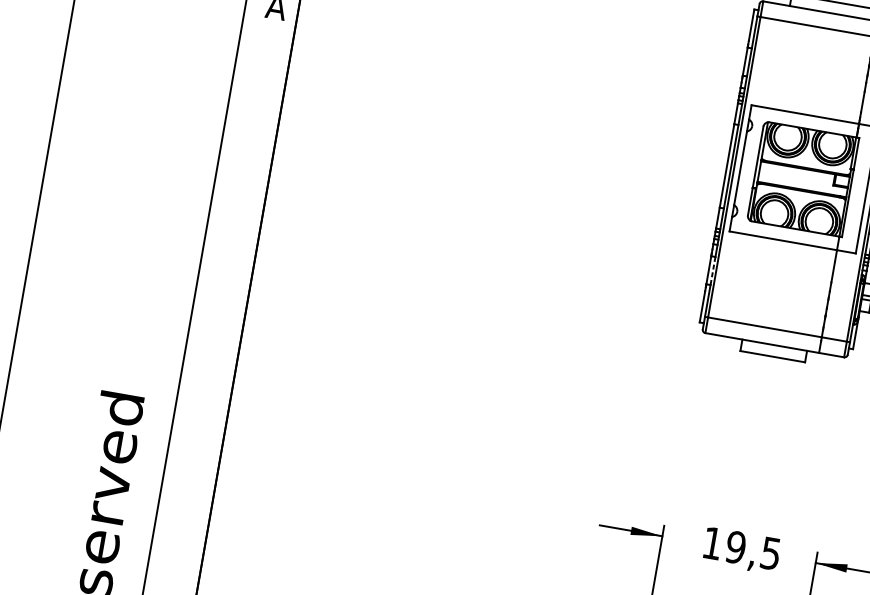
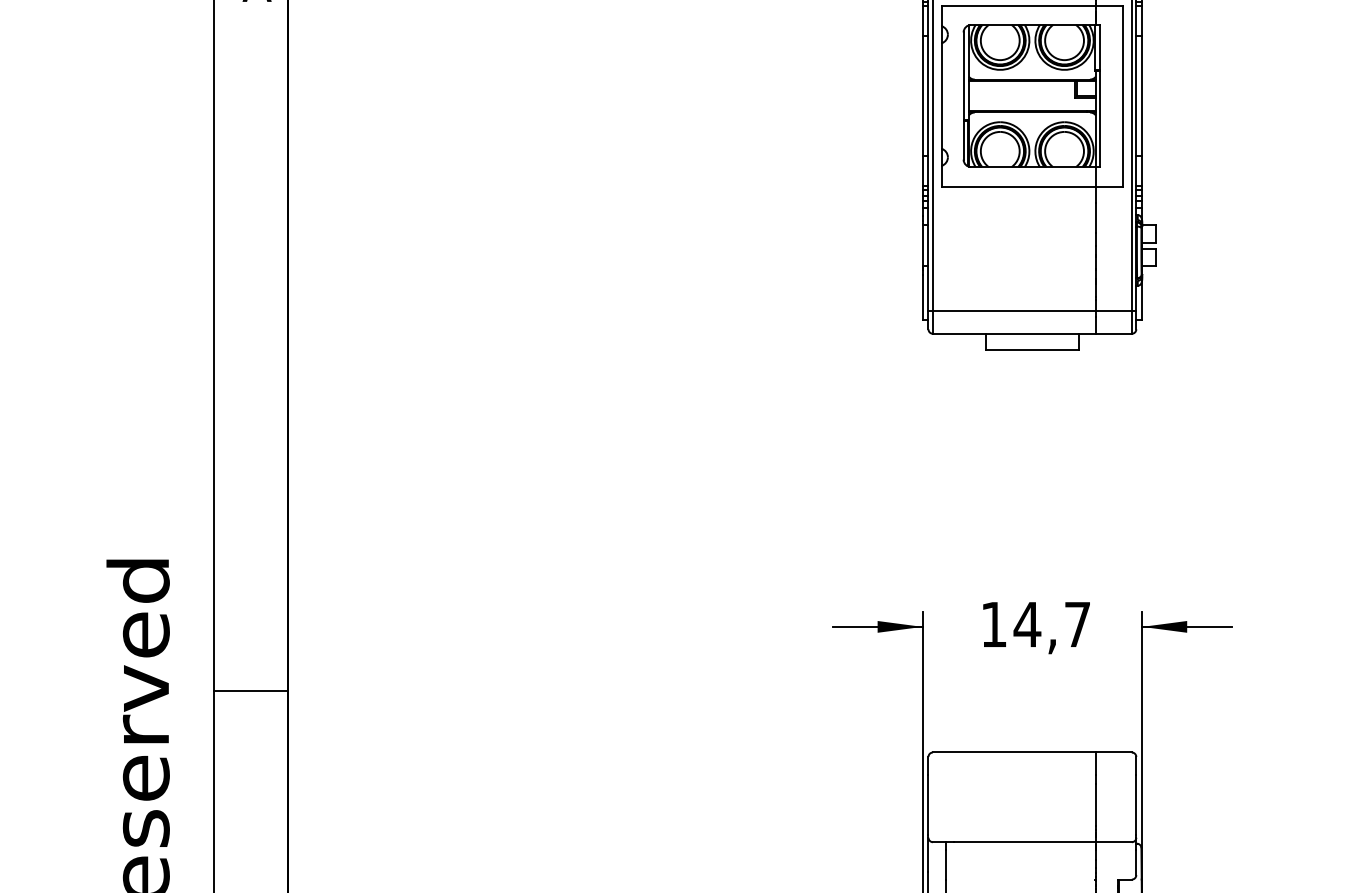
line: (712, 271) -> (928, 246), dashed -> solid
line: (185, 499) -> (250, 691), added
text: (752, 550) -> (1051, 624), 19,5 -> 14,7

